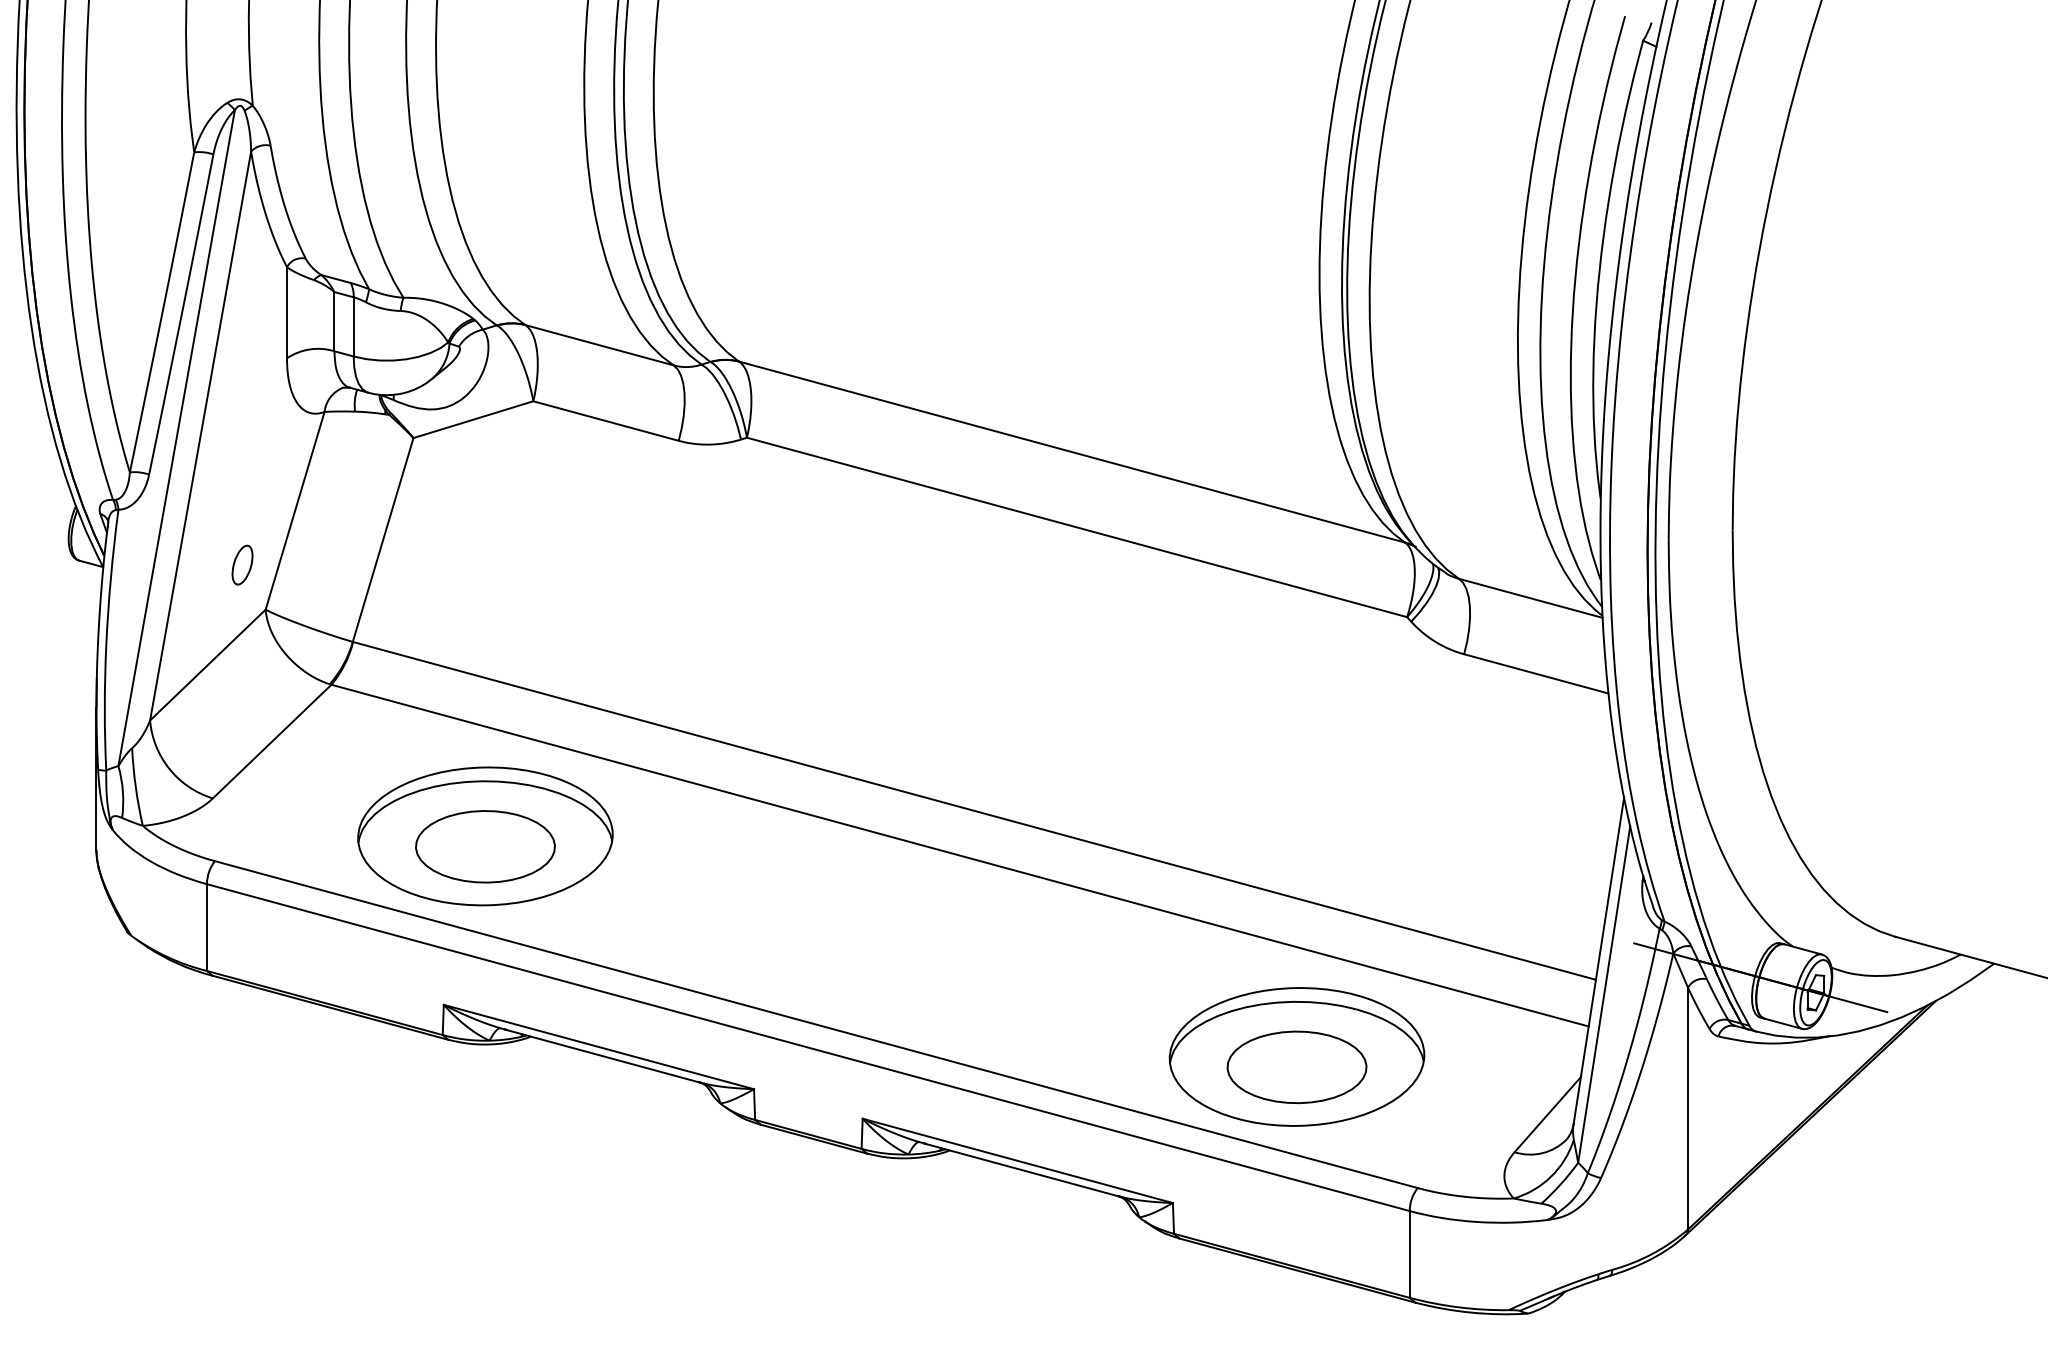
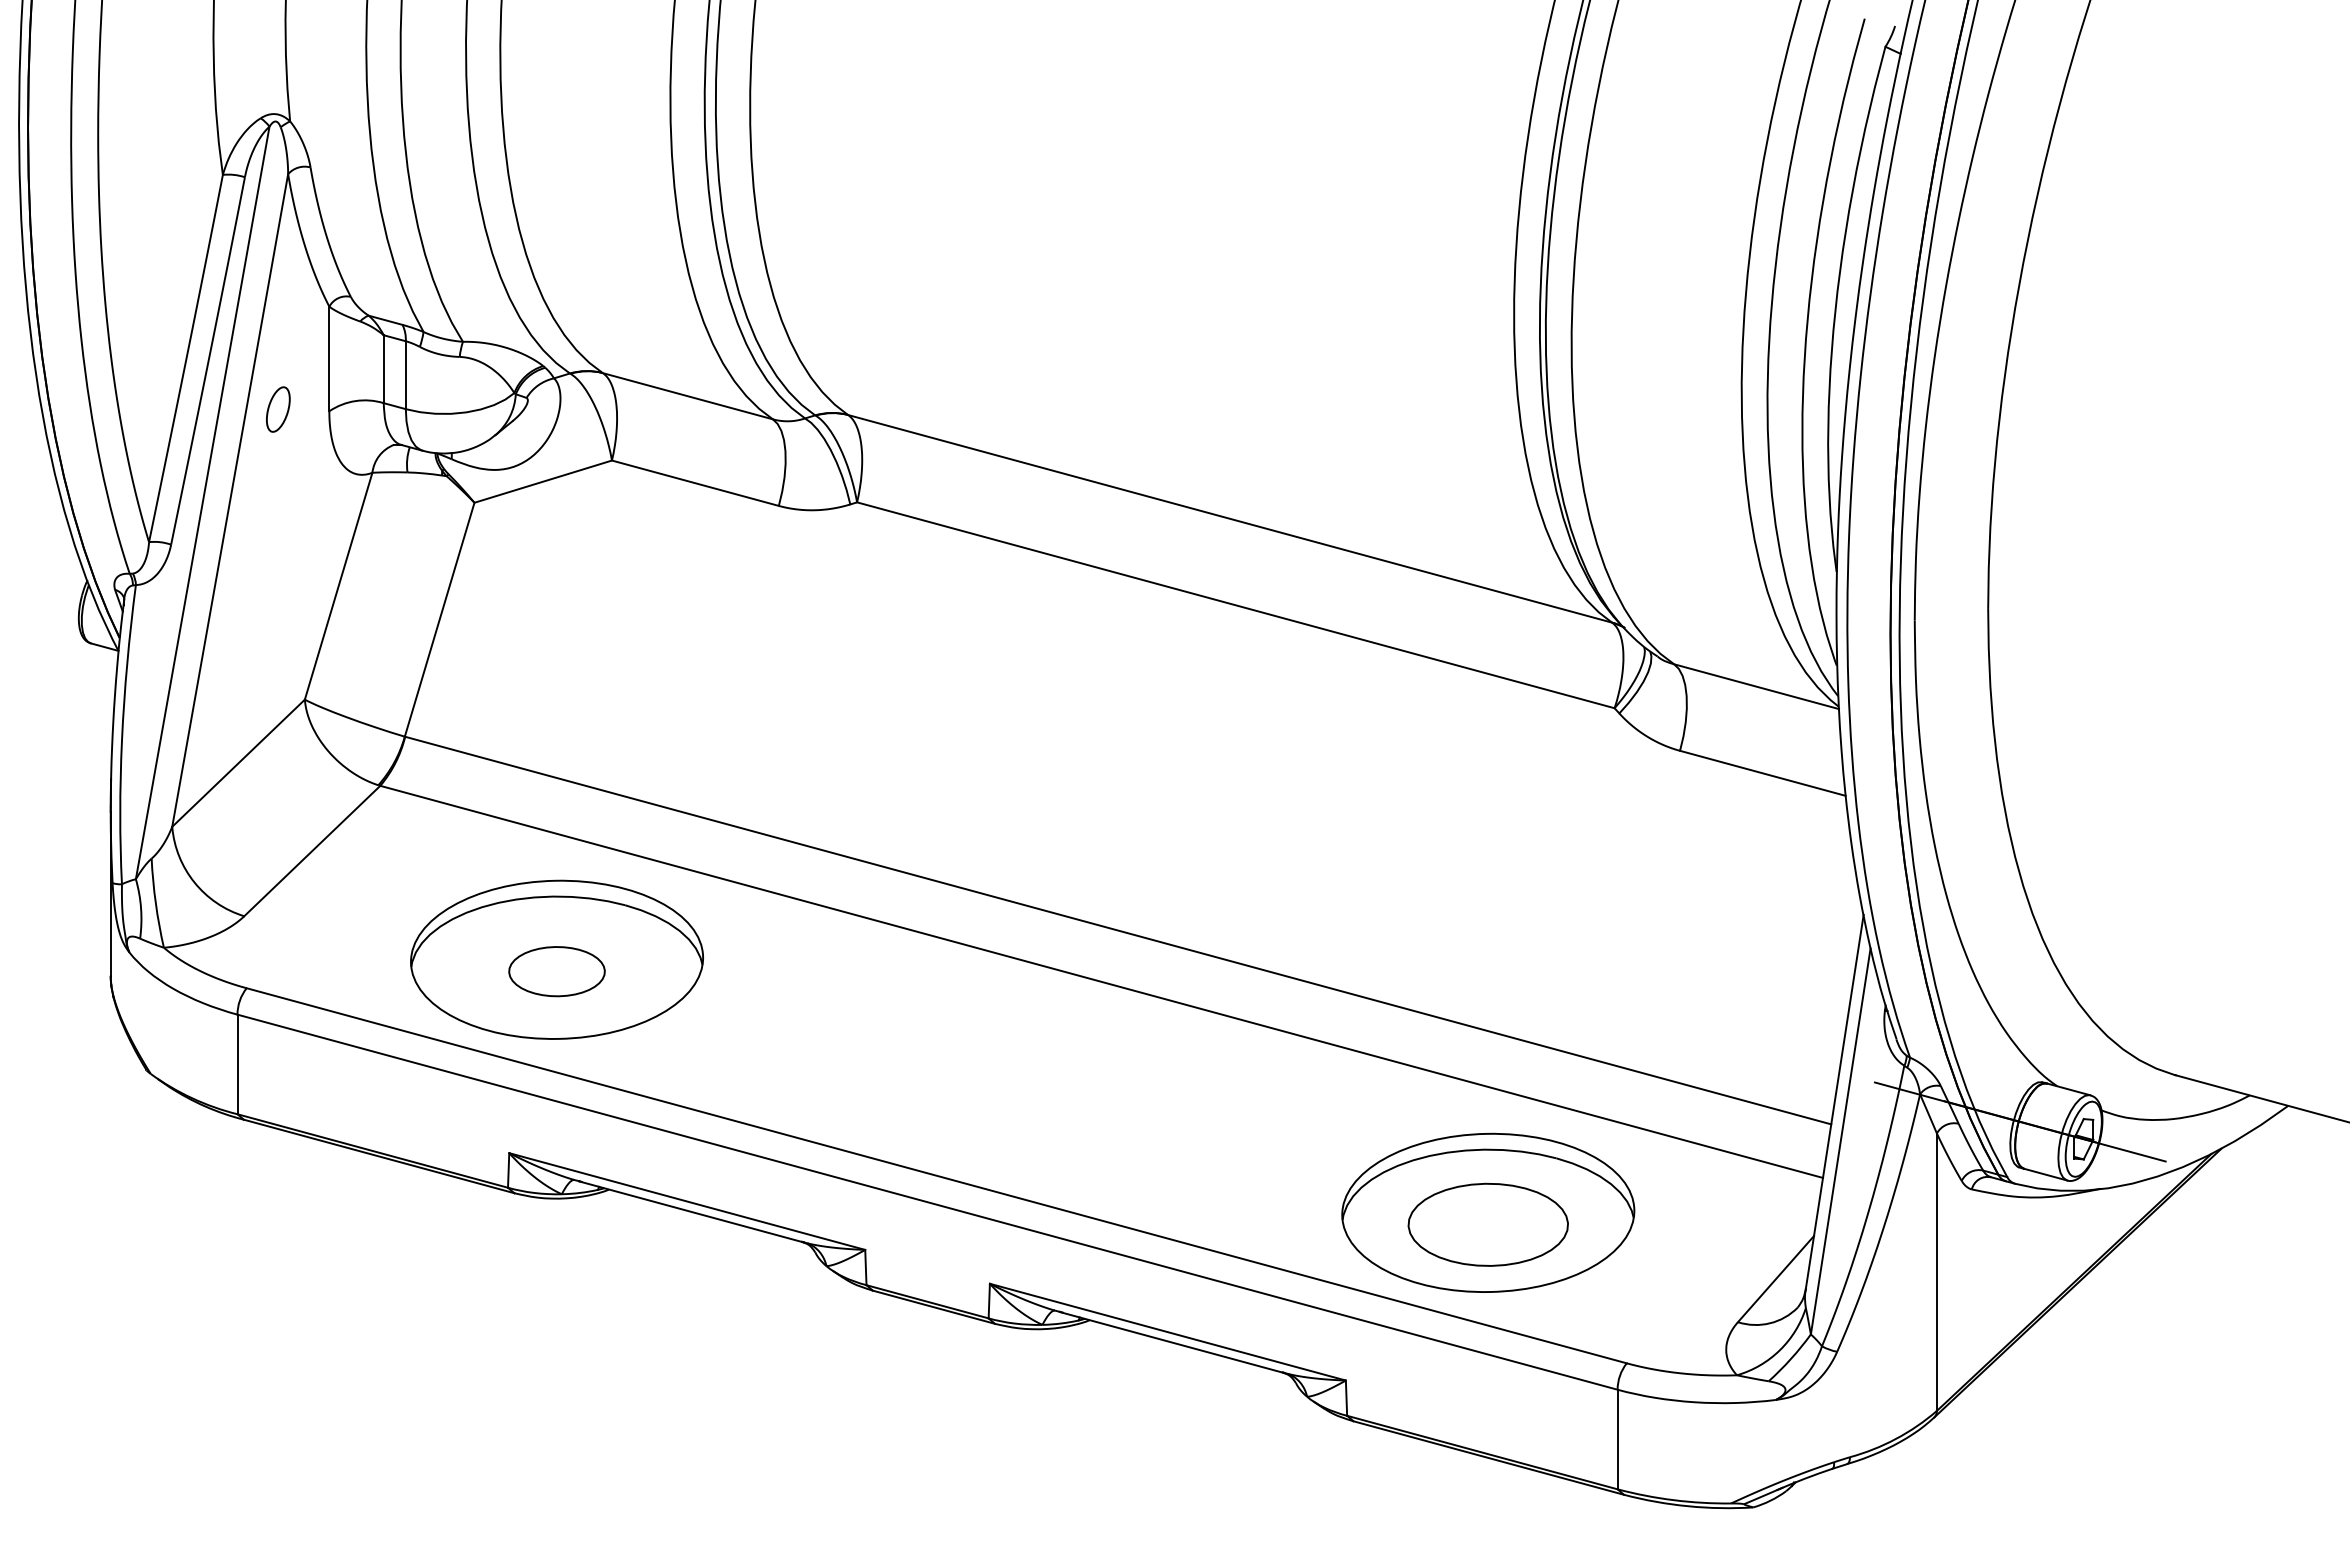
part: (242, 565) -> (278, 409), moved
part: (484, 846) -> (556, 971), size x0.6

